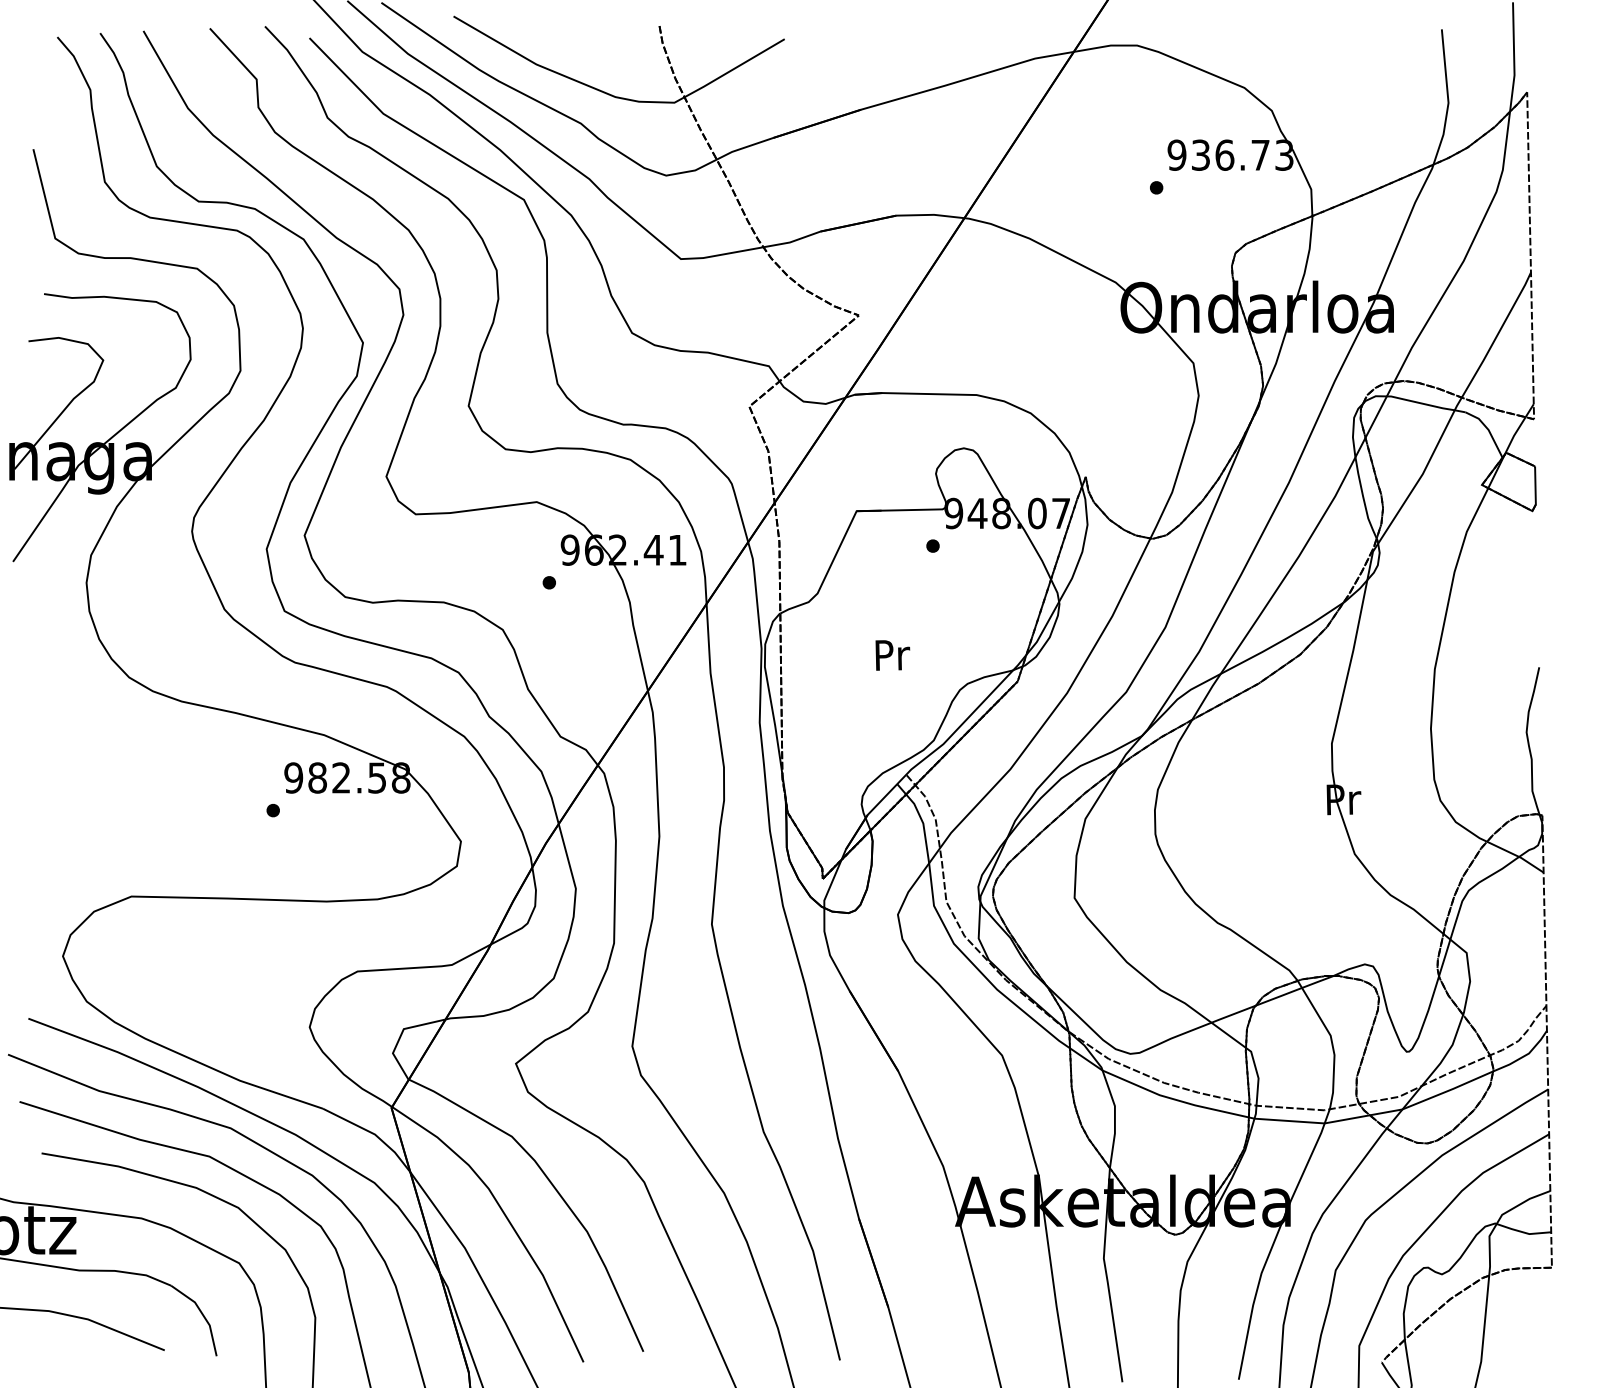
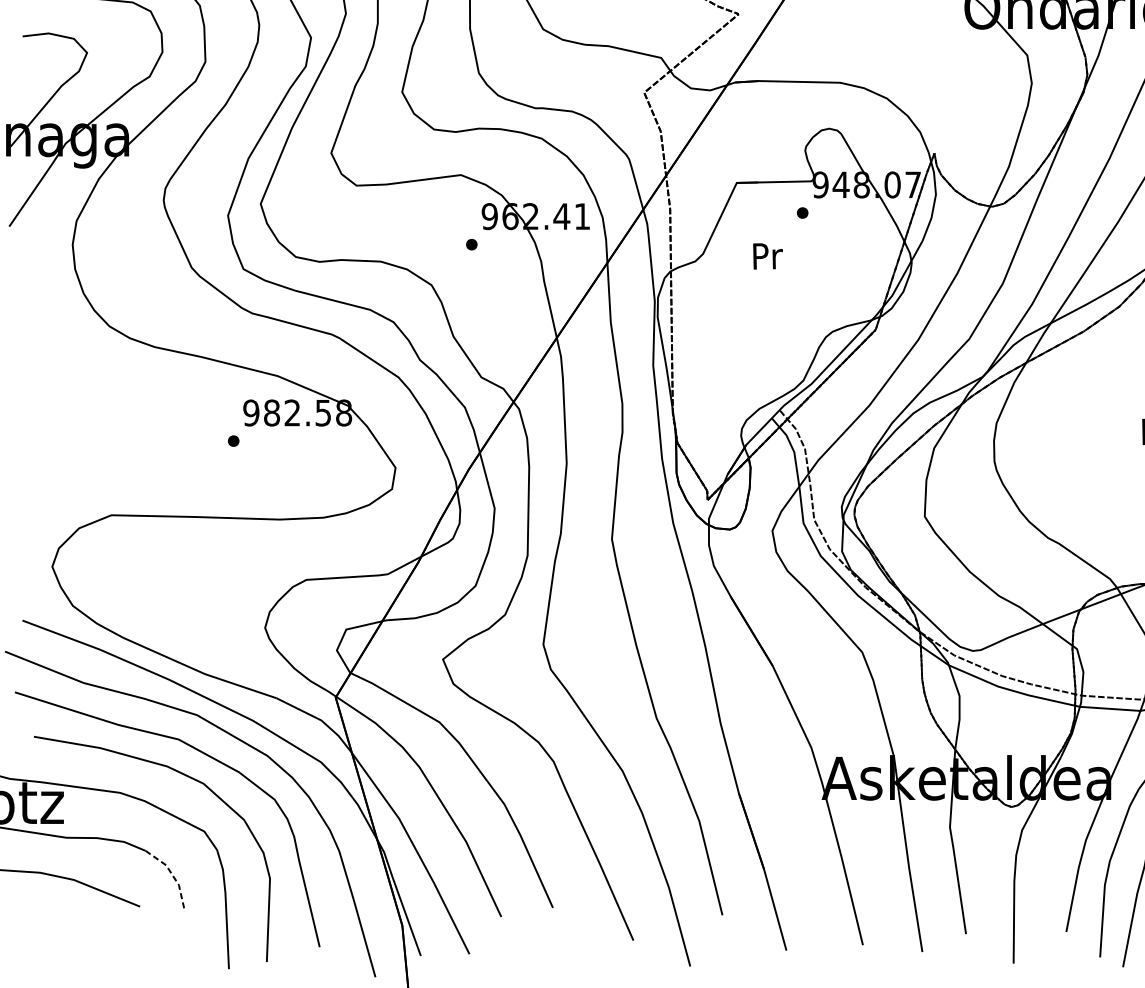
text: (892, 655) -> (767, 256), moved
line: (202, 1314) -> (172, 875), solid -> dashed

